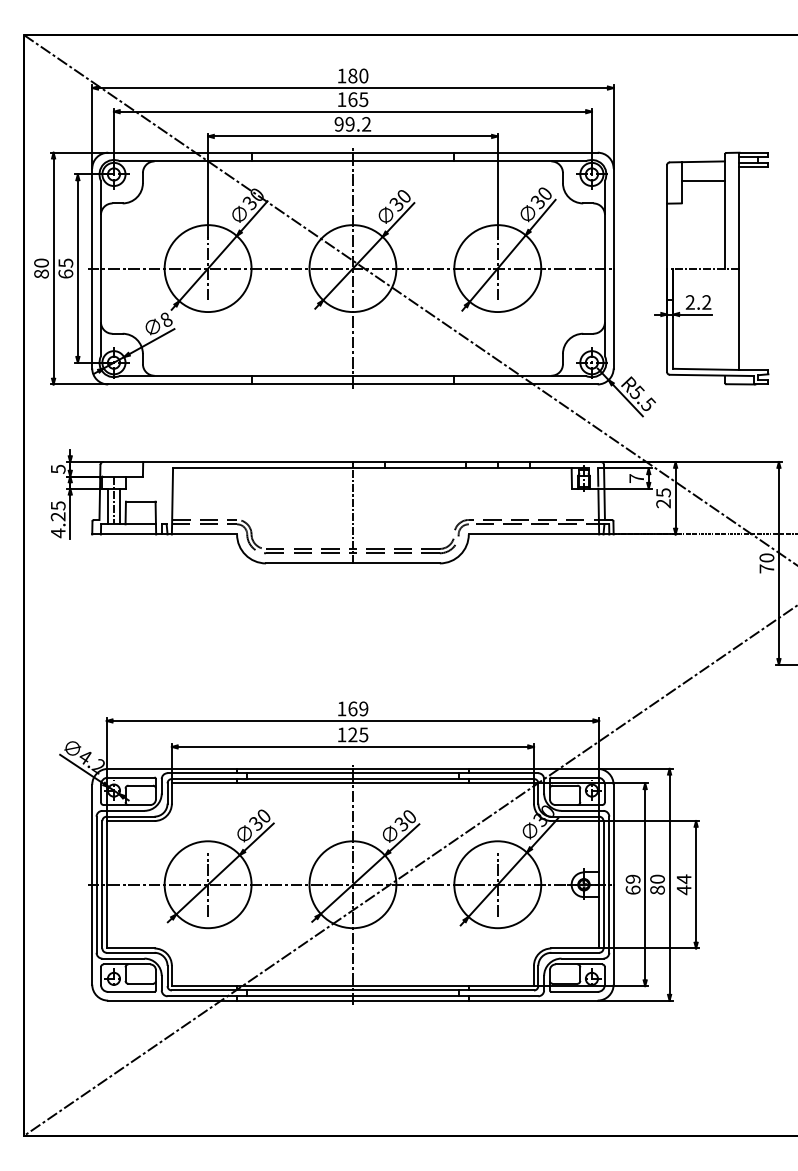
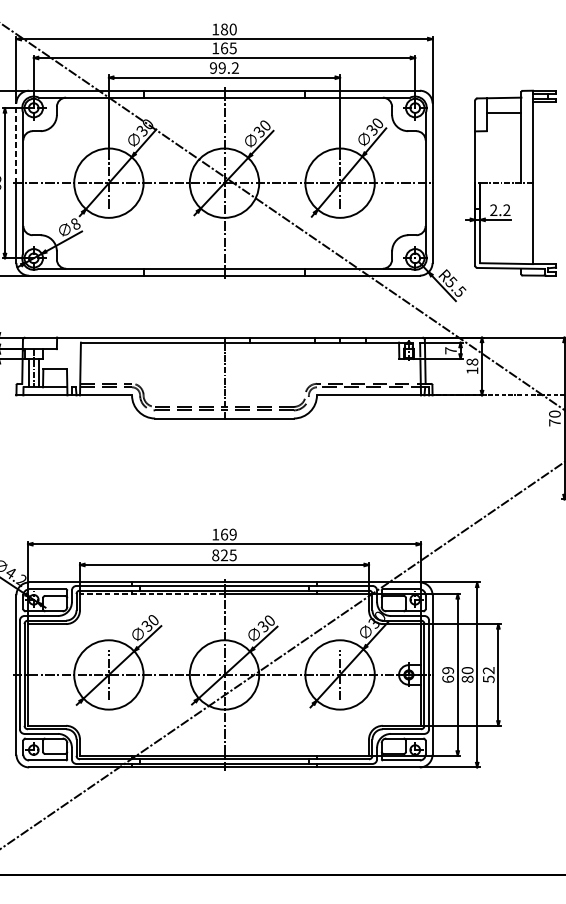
line: (92, 218) -> (16, 143), solid -> dashed
text: (663, 498) -> (472, 366), 25 -> 18
text: (341, 734) -> (215, 555), 125 -> 825
line: (262, 783) -> (152, 594), solid -> dashed
text: (683, 884) -> (488, 674), 44 -> 52

